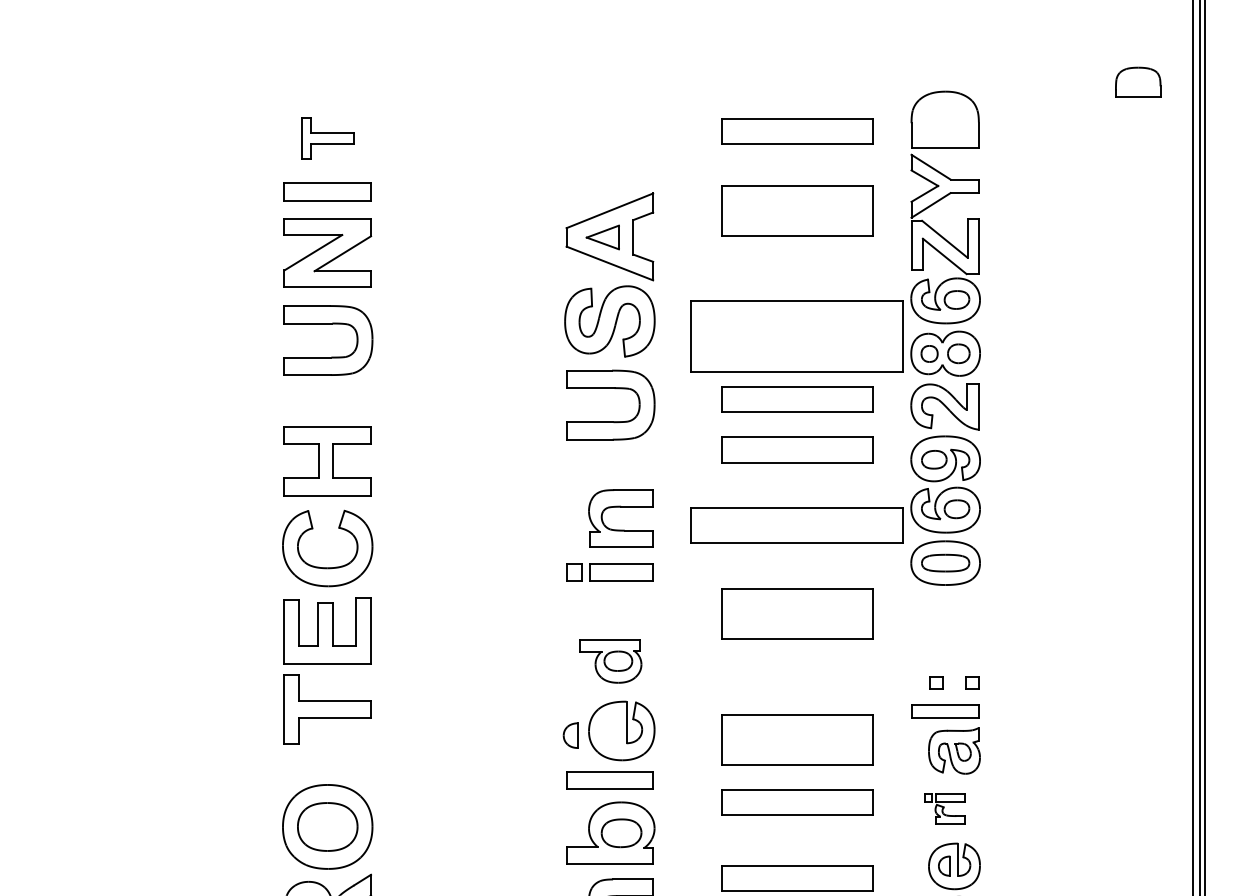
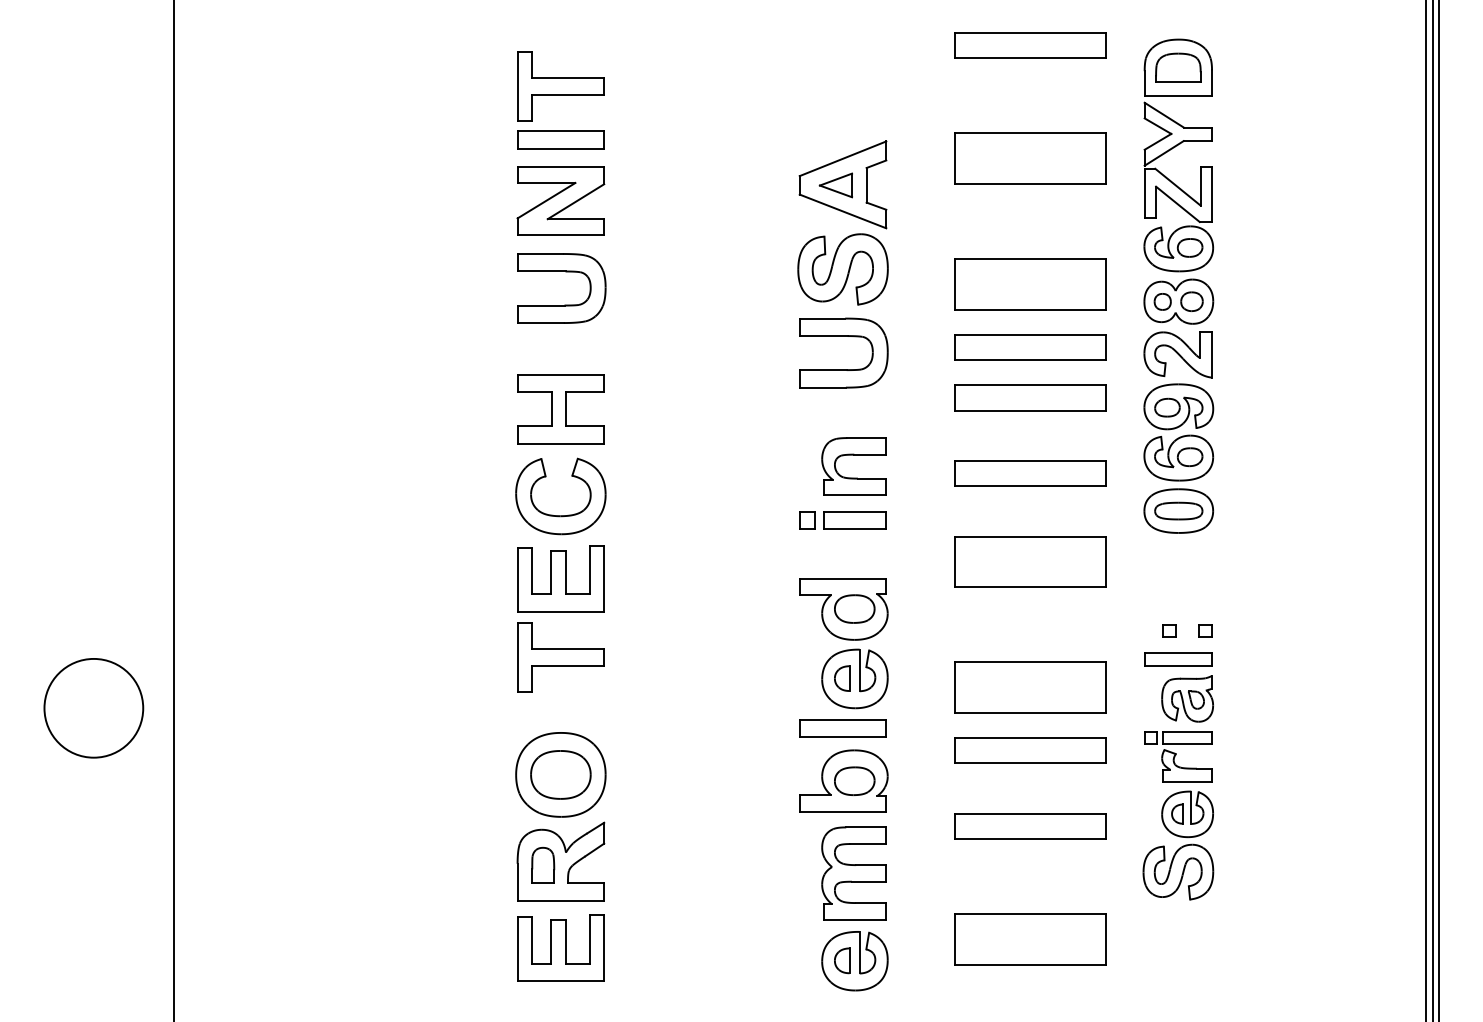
part: (1138, 81) -> (1178, 67), moved
part: (797, 131) -> (1030, 45), moved
part: (327, 138) -> (560, 86), size x1.67
part: (797, 336) -> (1030, 284), size x0.71
part: (797, 525) -> (1030, 473), size x0.71
part: (610, 661) -> (843, 609), size x1.43
part: (571, 735) -> (842, 678), moved
part: (945, 808) -> (1178, 756), size x1.67

